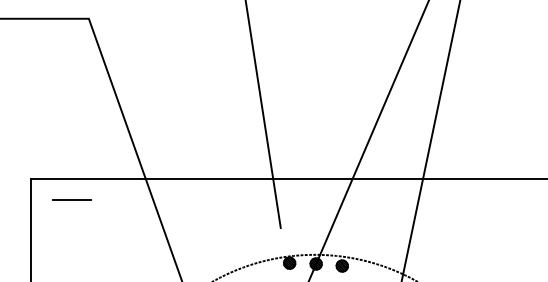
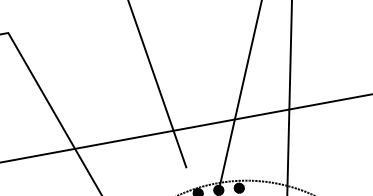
line: (71, 200) -> (20, 175), removed

